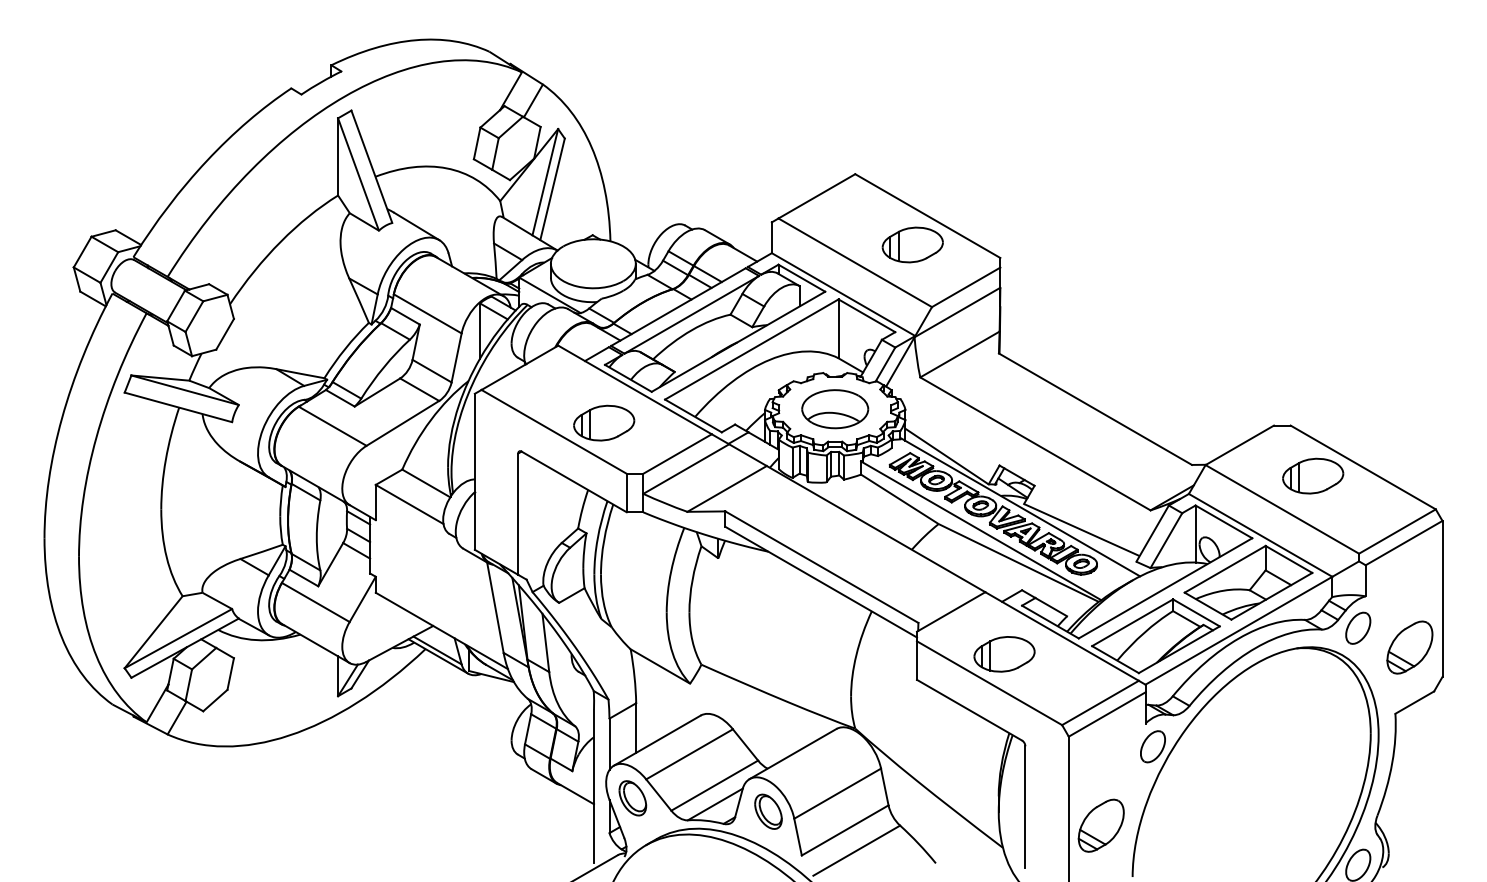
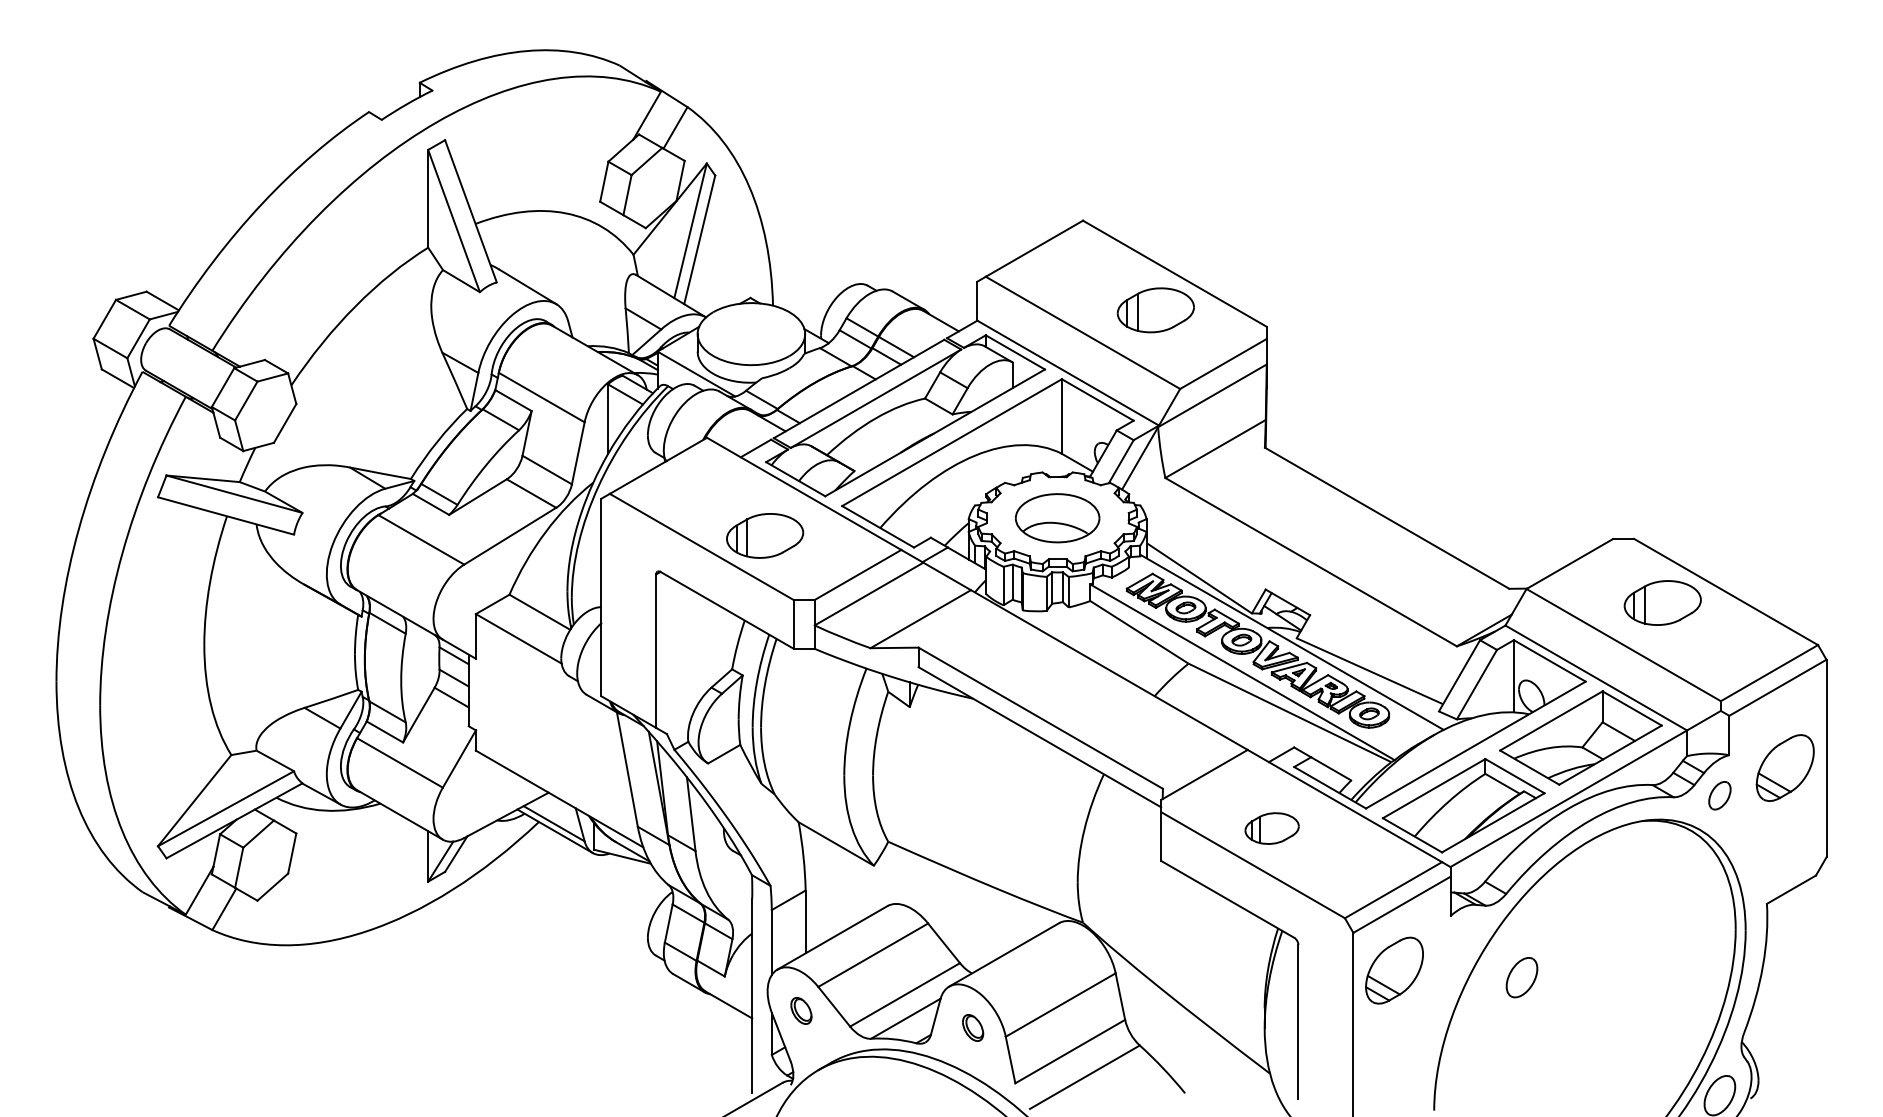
part: (1357, 628) -> (1719, 795), size x0.7
part: (1409, 647) -> (1784, 767), moved
part: (1004, 654) -> (1272, 828), size x0.7
part: (1152, 746) -> (1521, 977), moved
part: (632, 797) -> (801, 1010), size x0.6
part: (767, 811) -> (972, 1027), size x0.6
part: (1101, 825) -> (1394, 970), moved

